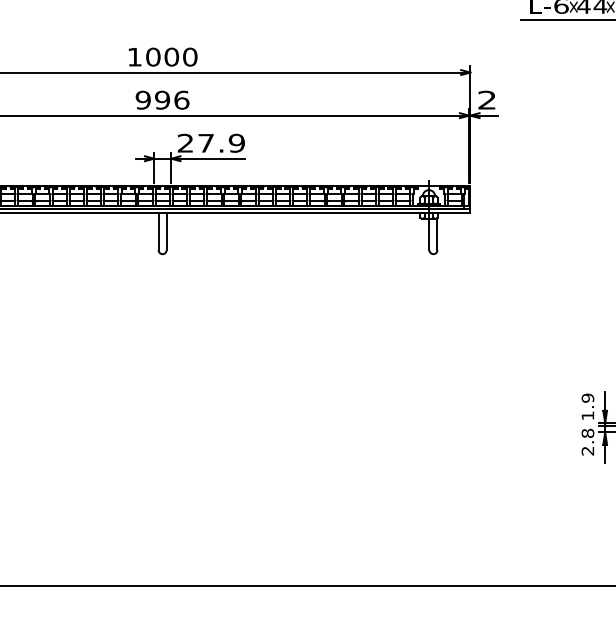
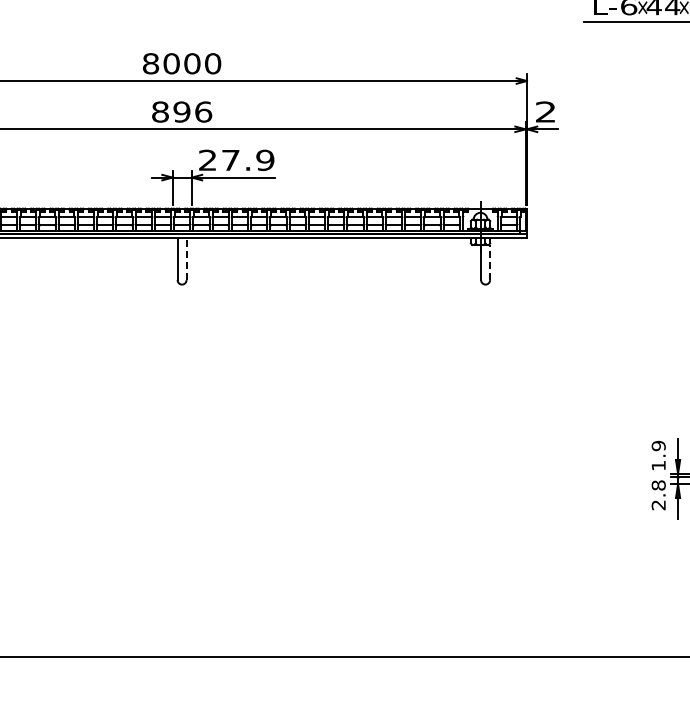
text: (135, 56) -> (151, 63), 1000 -> 8000
text: (142, 99) -> (159, 111), 996 -> 896
line: (166, 230) -> (186, 258), solid -> dashed
line: (437, 234) -> (490, 262), solid -> dashed

